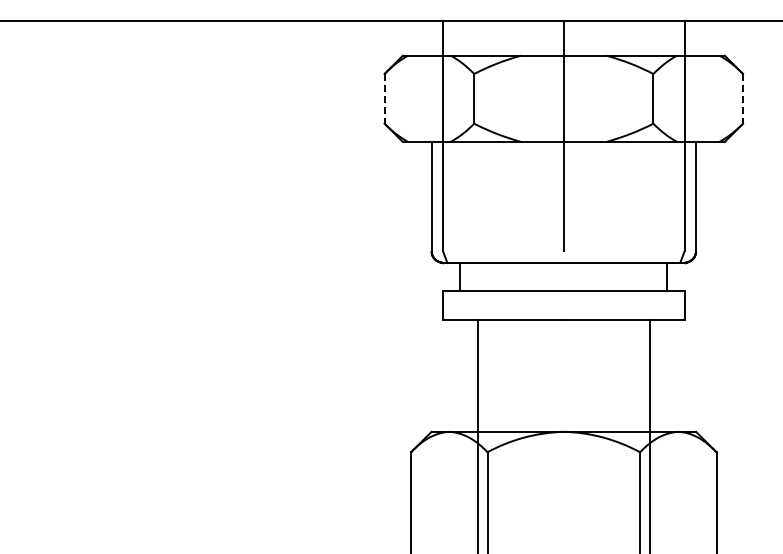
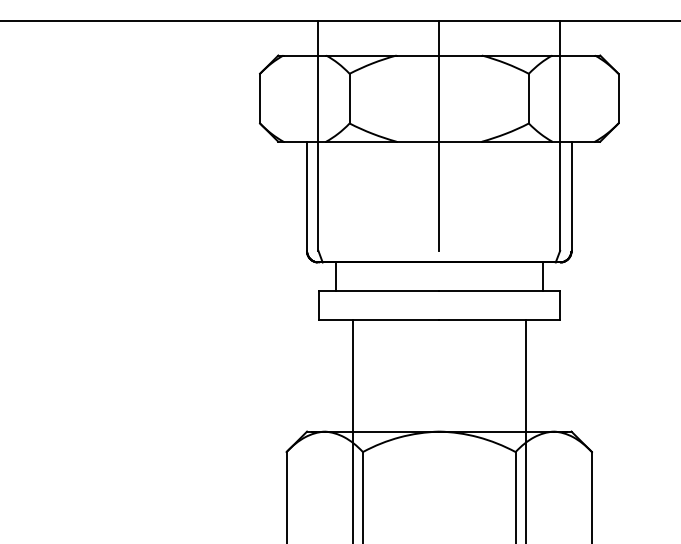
line: (384, 98) -> (259, 98), dashed -> solid
line: (743, 98) -> (618, 98), dashed -> solid

